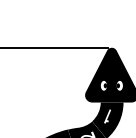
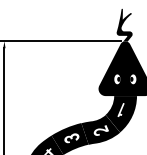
fill: (111, 30) -> (124, 24), added

